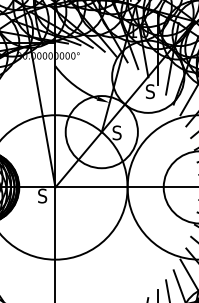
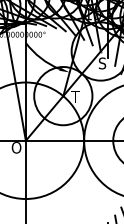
text: (116, 132) -> (75, 96), S -> T
text: (43, 195) -> (16, 147), S -> O

